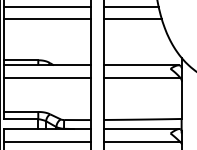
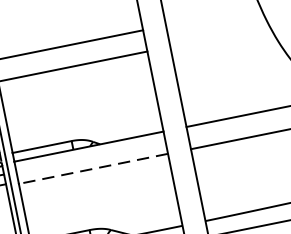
line: (130, 6) -> (211, 16), removed
line: (132, 18) -> (219, 36), removed
line: (46, 78) -> (92, 169), solid -> dashed

